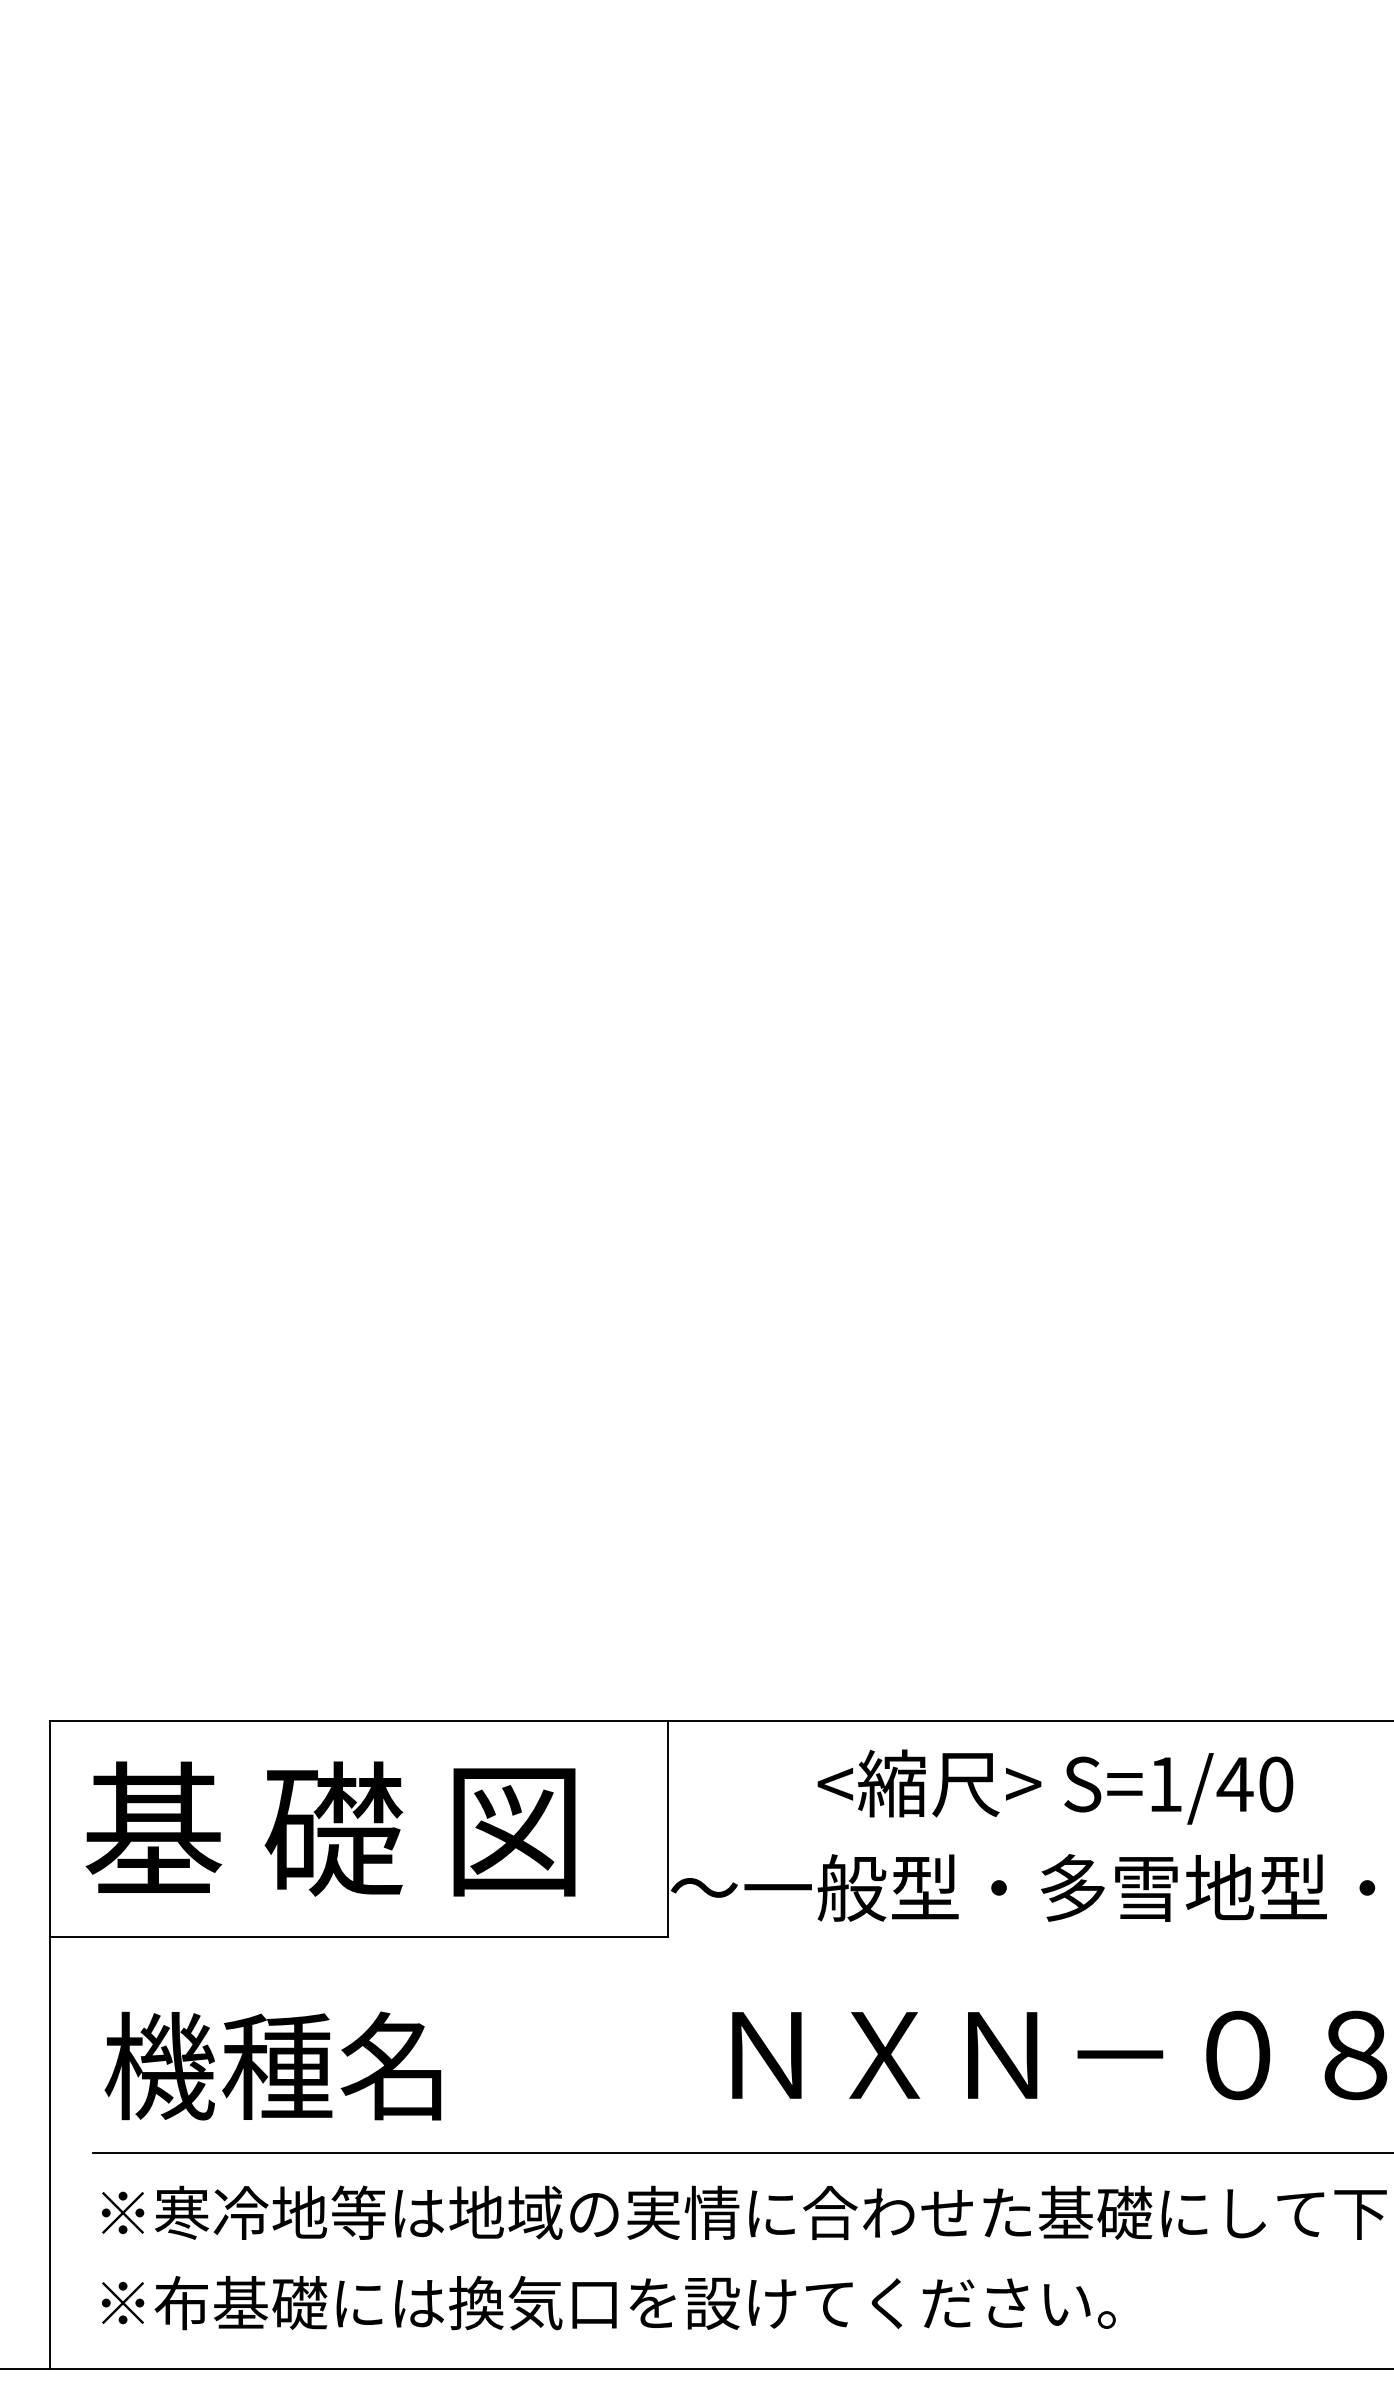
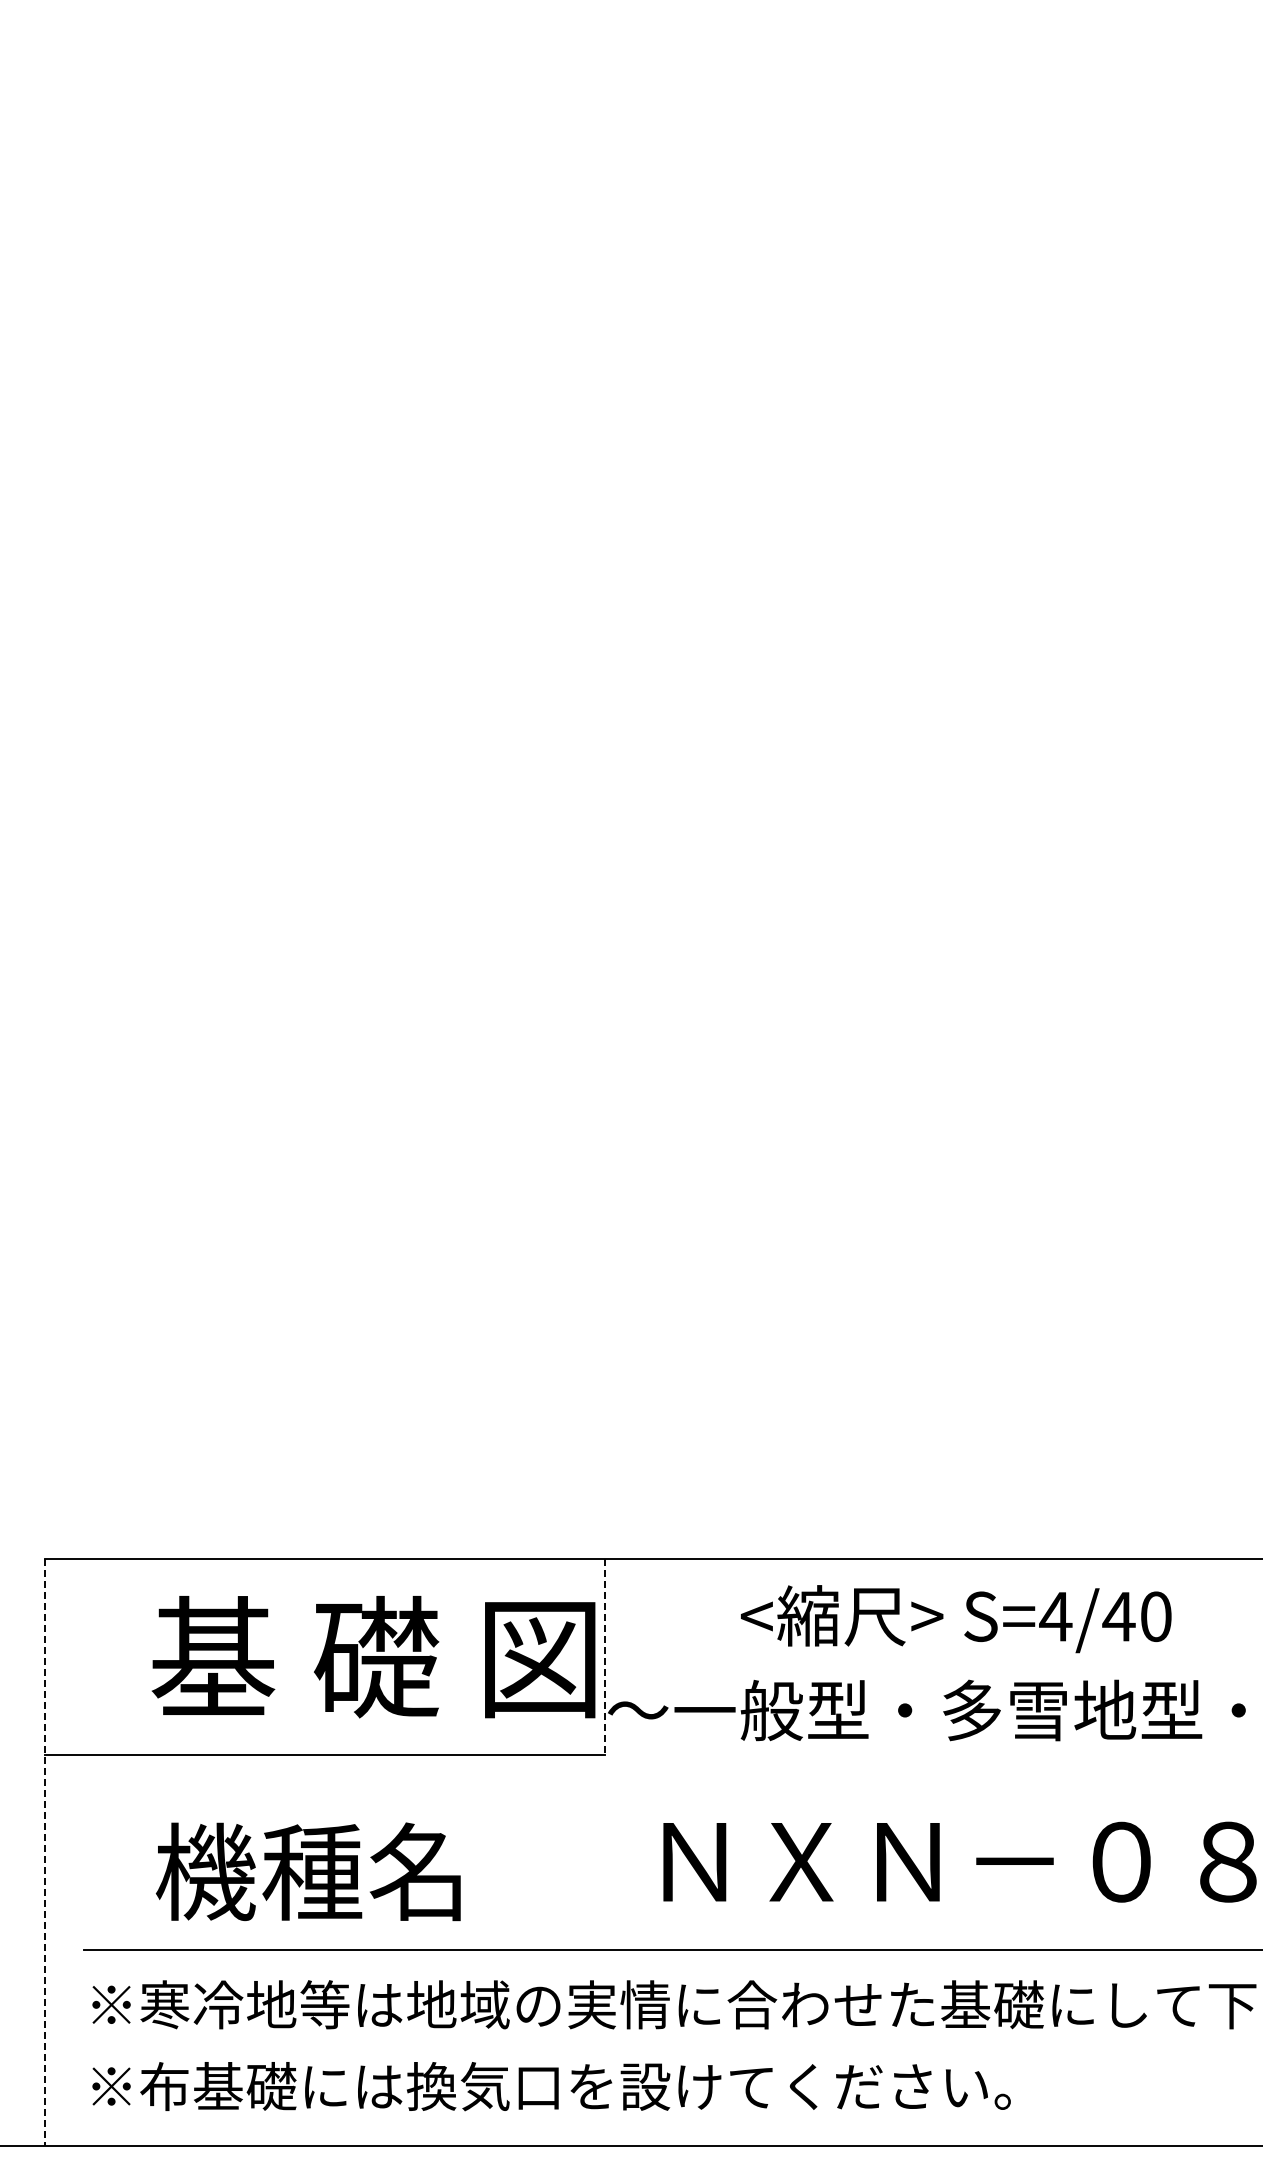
text: (1165, 1784) -> (1055, 1616), S=1/40 -> S=4/40
line: (667, 1828) -> (604, 1656), solid -> dashed
text: (330, 1829) -> (373, 1657), moved
line: (50, 2044) -> (45, 1852), solid -> dashed
text: (271, 2065) -> (307, 1871), moved

